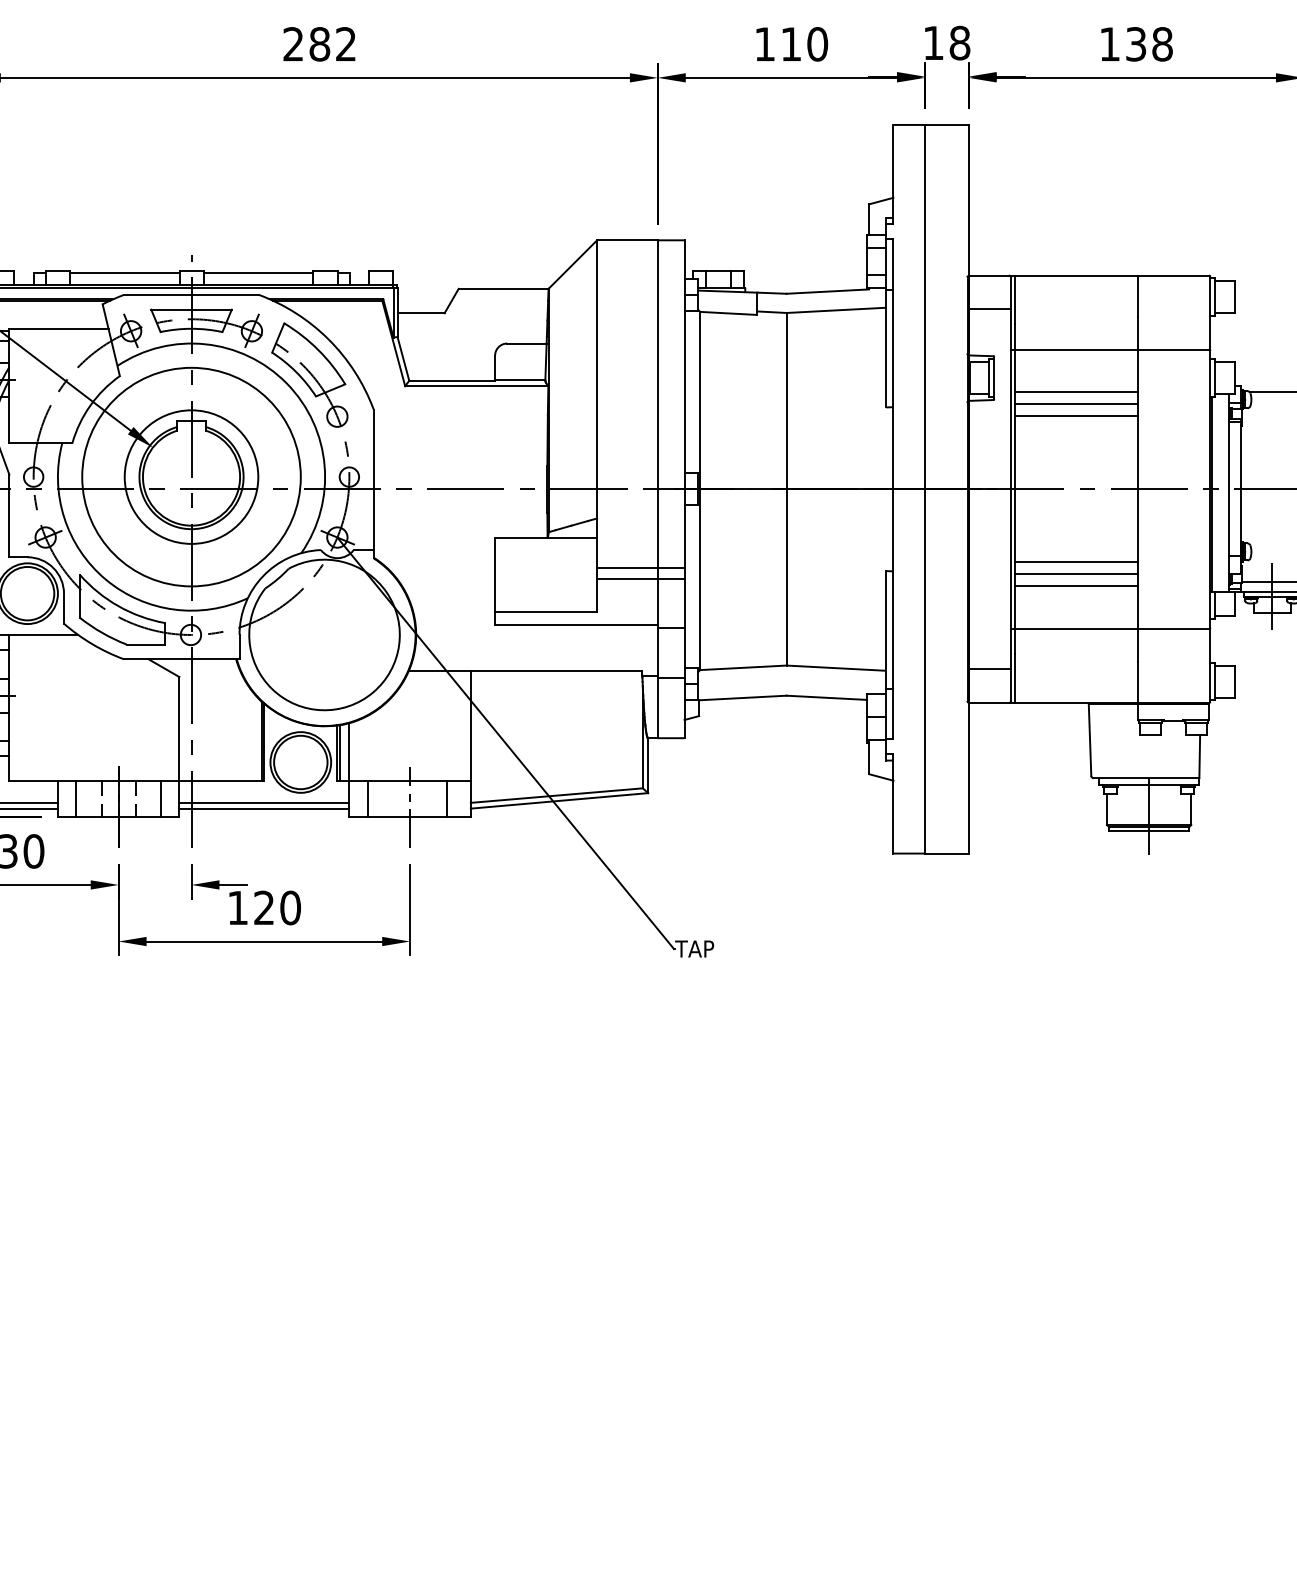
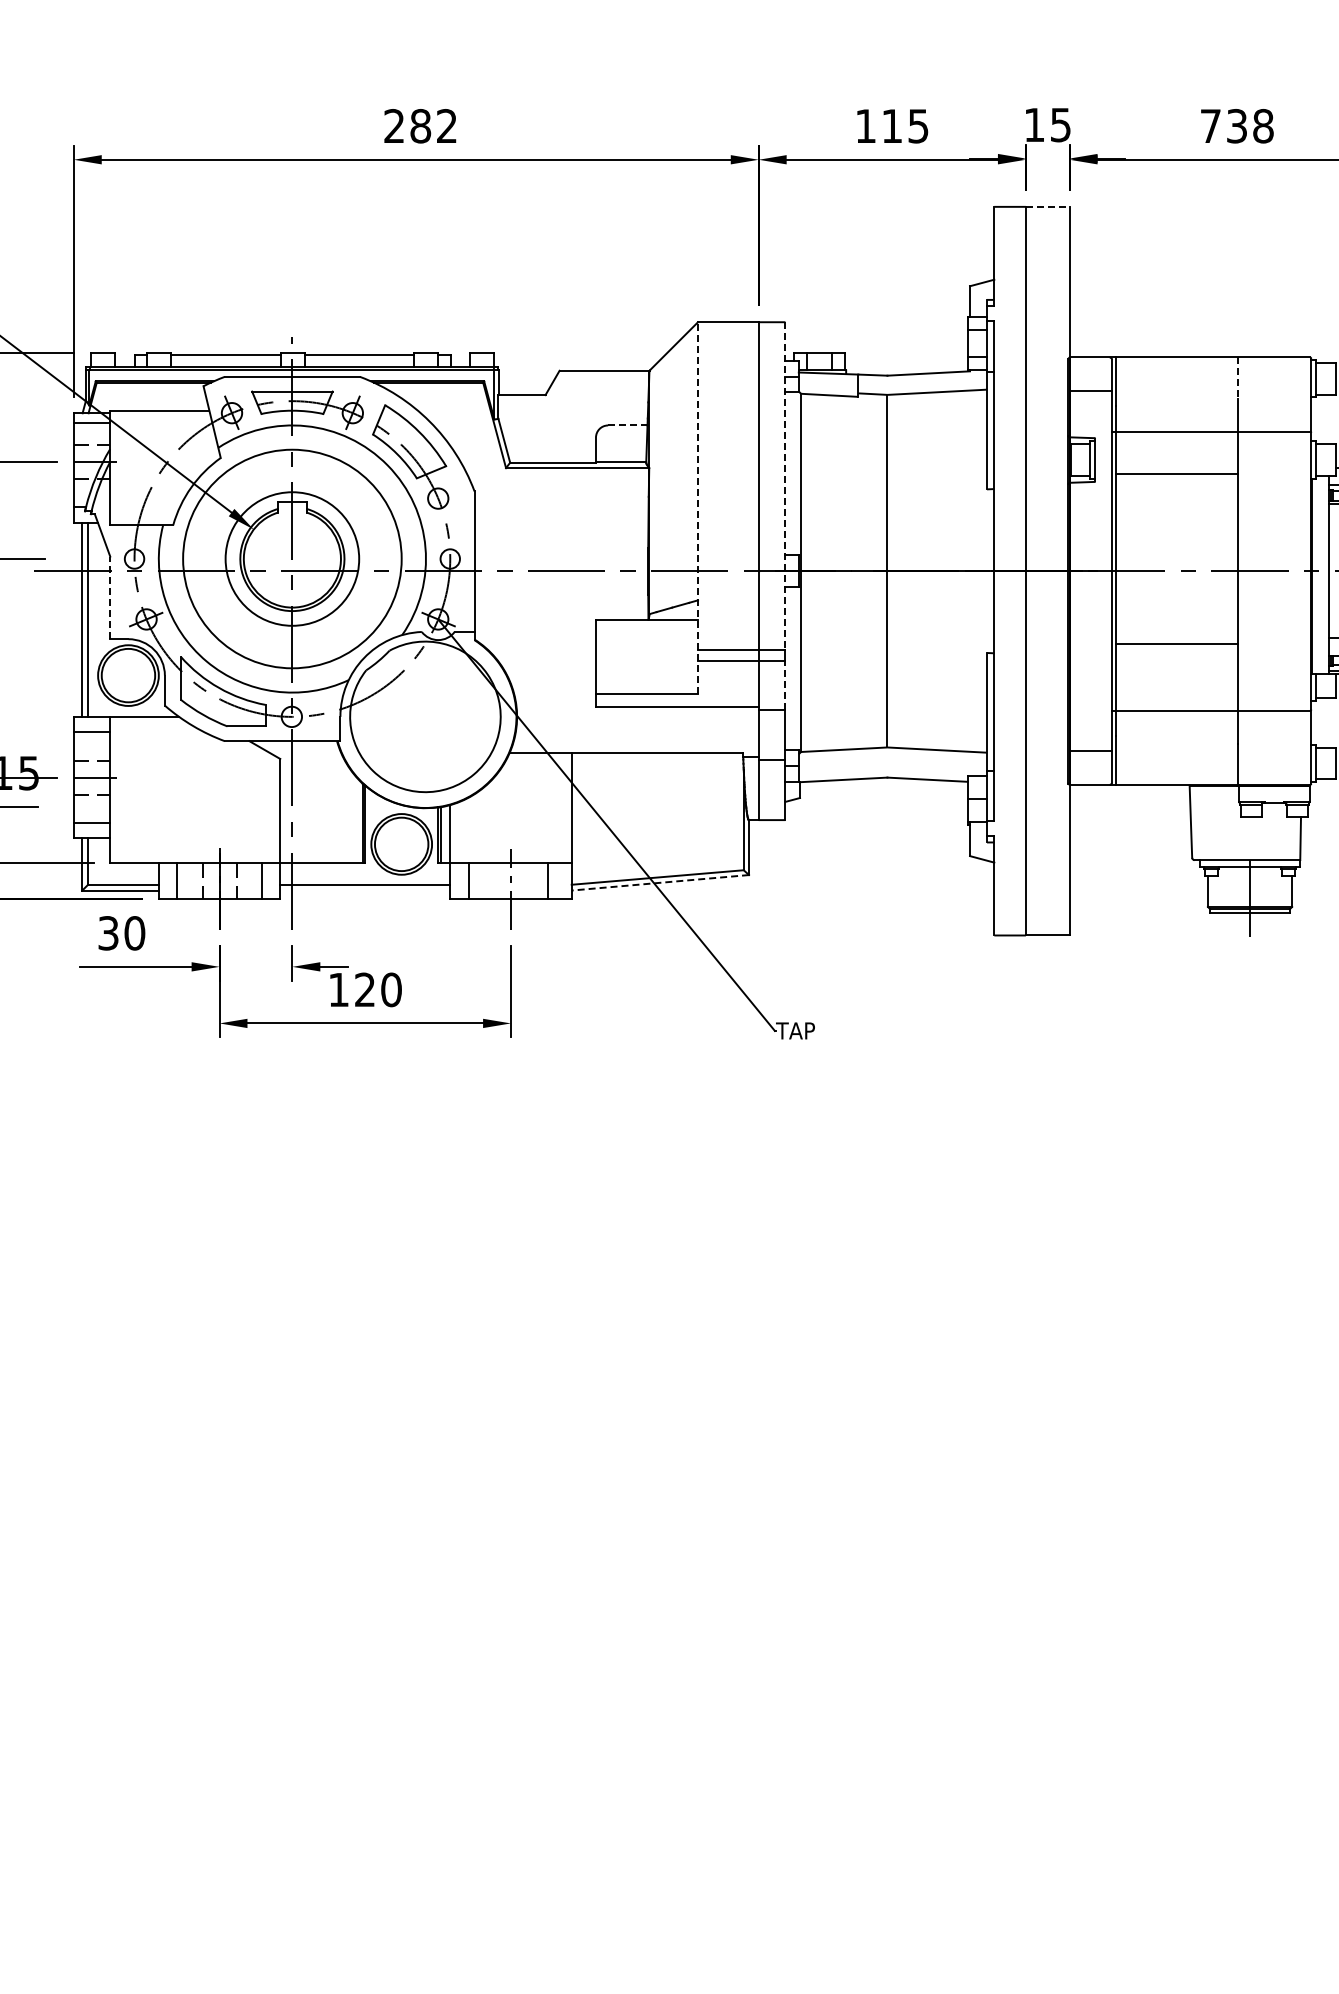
text: (959, 42) -> (1060, 124), 18 -> 15
text: (1109, 43) -> (1210, 125), 138 -> 738
text: (817, 44) -> (918, 126), 110 -> 115
line: (946, 124) -> (1047, 206), solid -> dashed
line: (1137, 296) -> (1238, 378), solid -> dashed
line: (526, 343) -> (627, 425), solid -> dashed
line: (684, 403) -> (785, 485), solid -> dashed
line: (1075, 404) -> (1176, 486), removed
line: (1075, 416) -> (1176, 498), removed
line: (597, 426) -> (698, 508), solid -> dashed
line: (9, 515) -> (110, 597), solid -> dashed
line: (1075, 574) -> (1176, 656), removed
line: (1075, 586) -> (1176, 668), removed
line: (684, 602) -> (785, 684), solid -> dashed
line: (559, 800) -> (660, 882), solid -> dashed
line: (264, 808) -> (365, 890), removed

